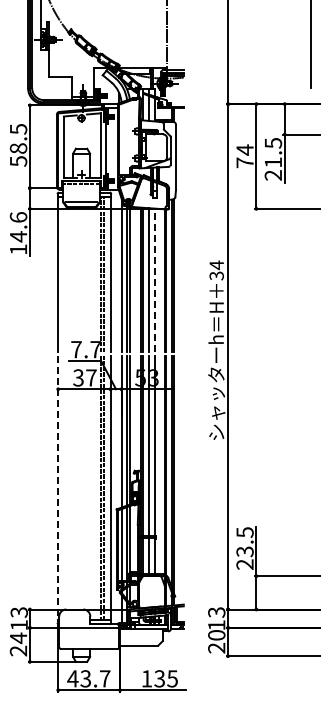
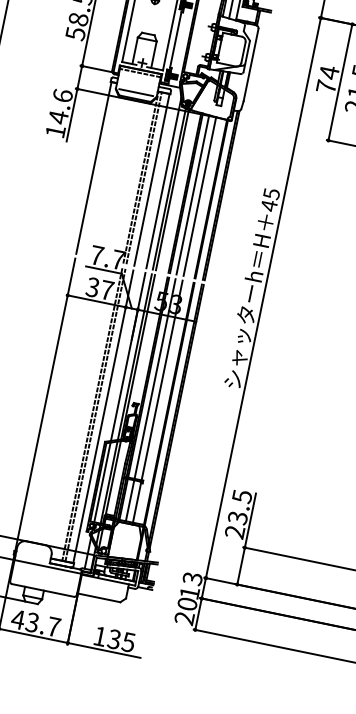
text: (216, 270) -> (270, 199), 34 -> 45
line: (155, 280) -> (200, 196), dashed -> solid
line: (58, 488) -> (45, 405), dashed -> solid

